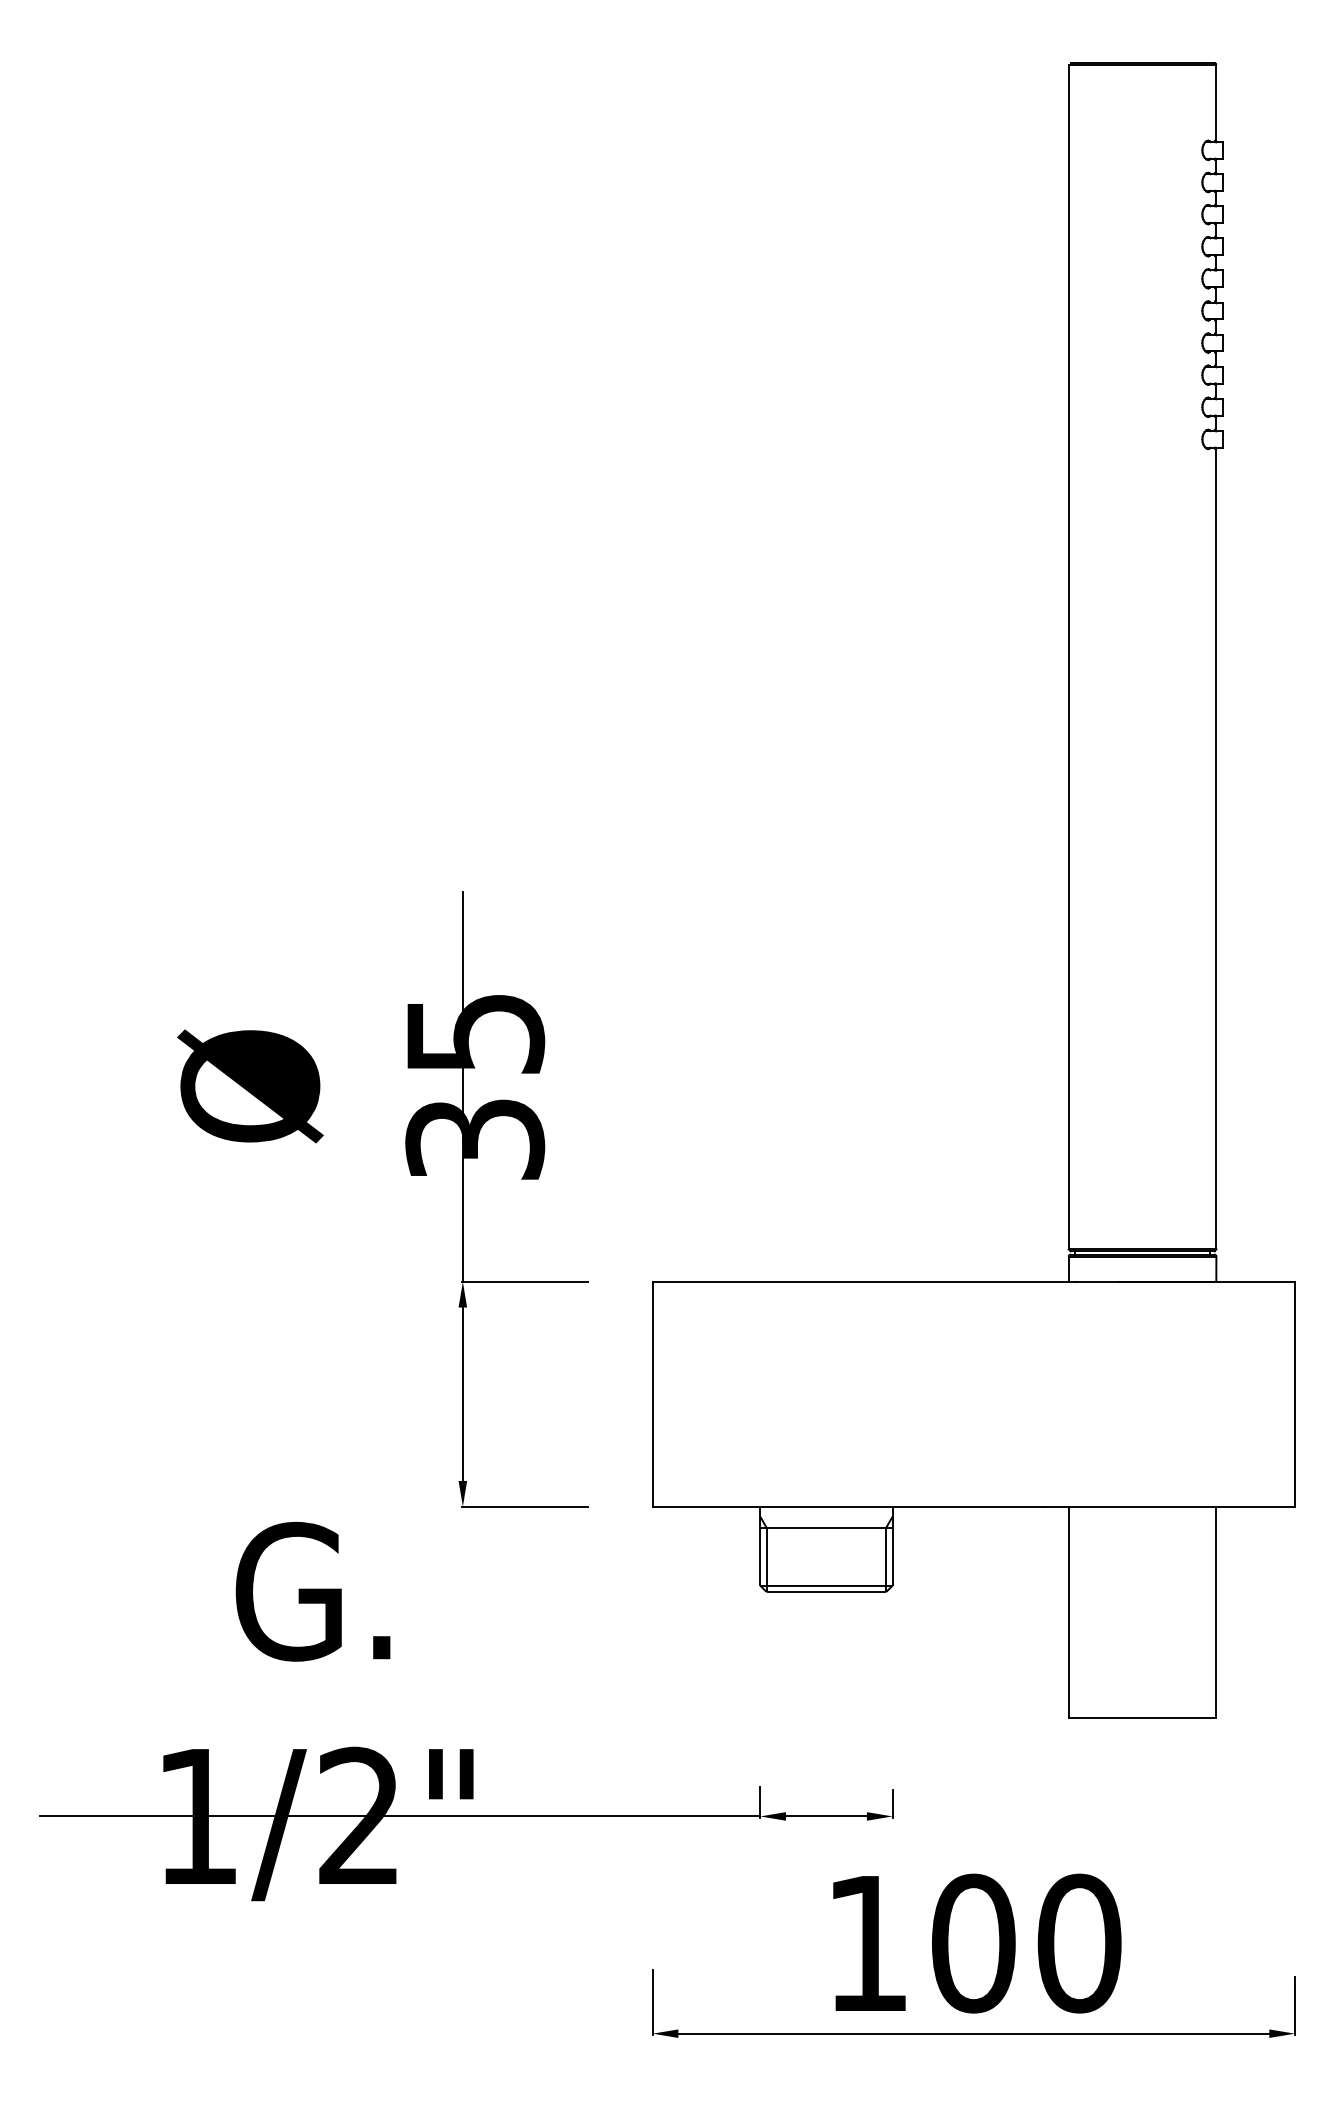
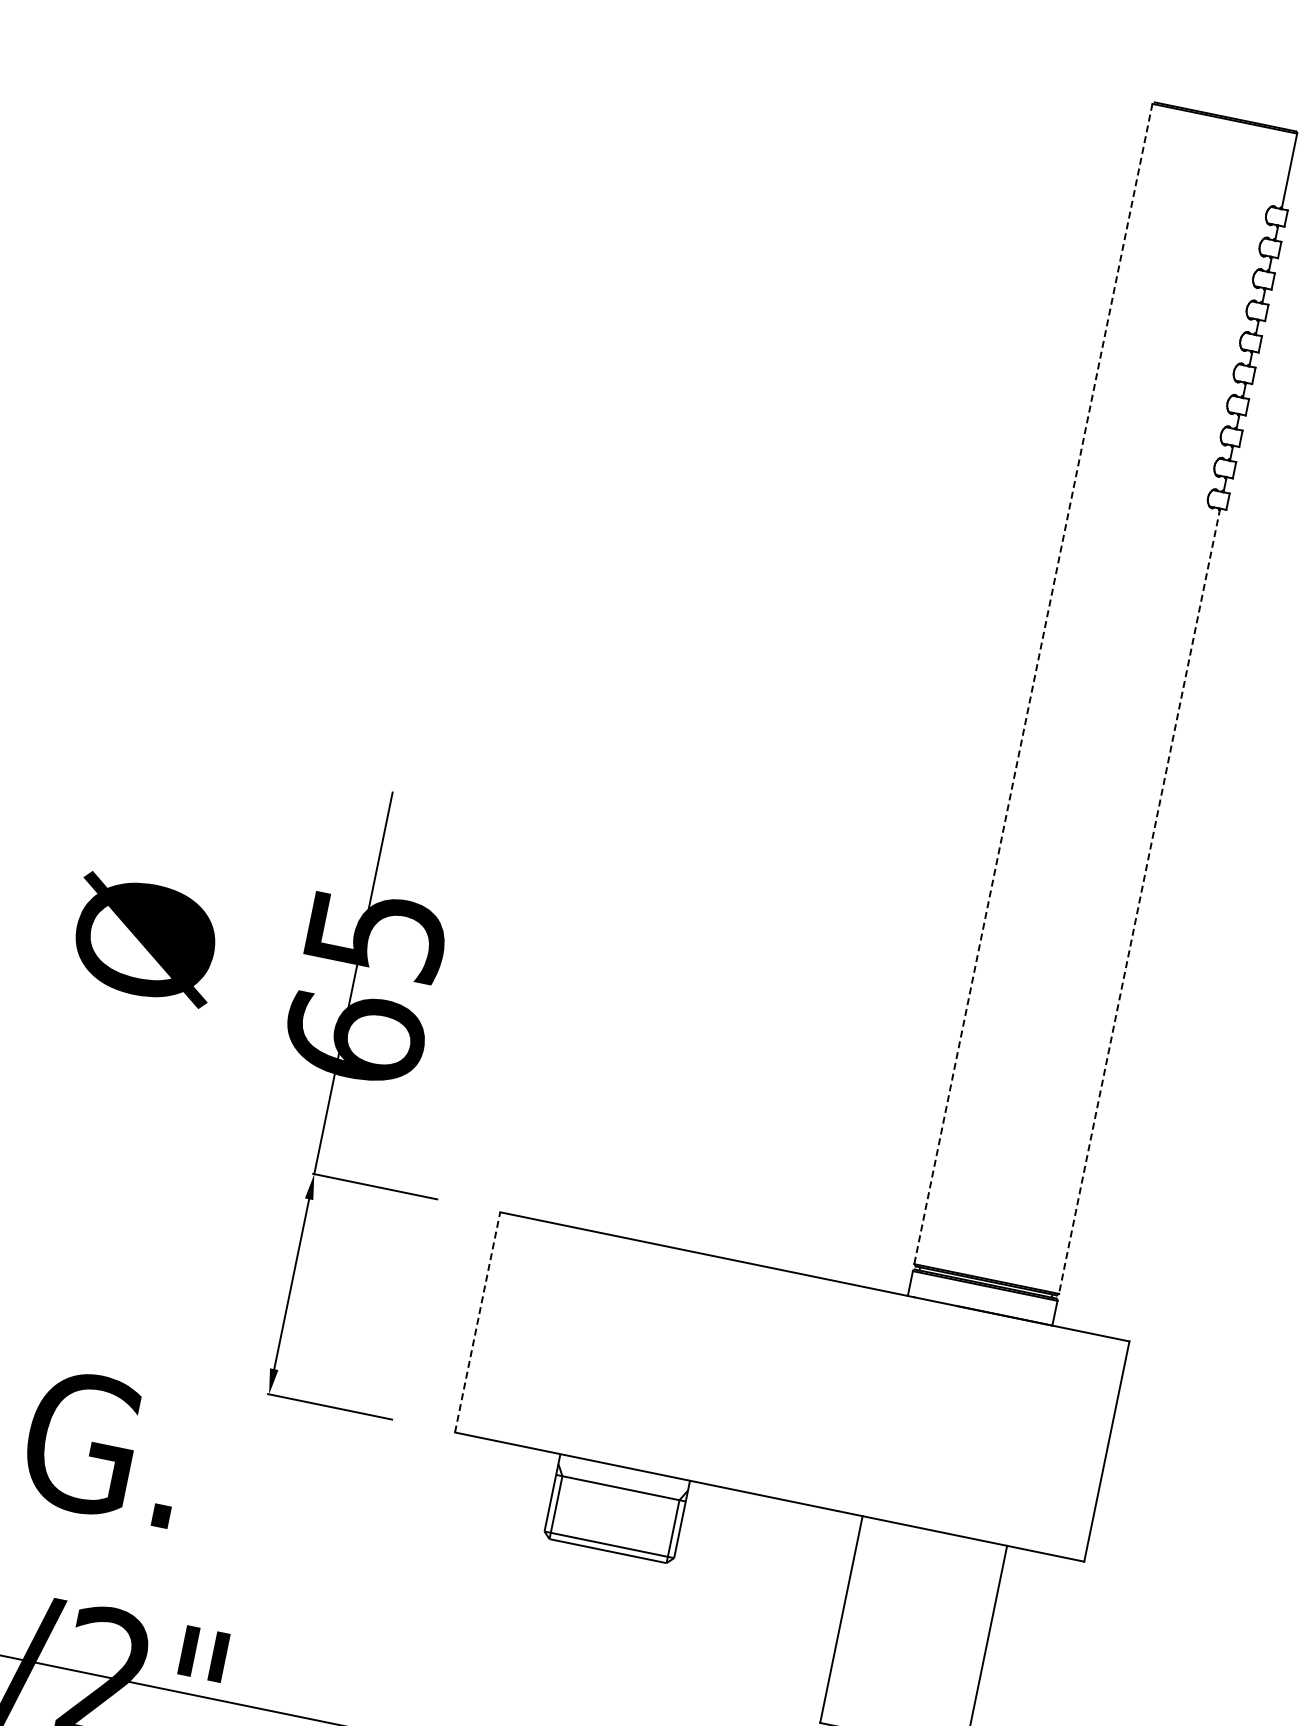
line: (1068, 657) -> (1033, 684), solid -> dashed
line: (1216, 848) -> (1139, 901), solid -> dashed
text: (475, 1138) -> (355, 1036), 35 -> 65
line: (652, 1393) -> (477, 1321), solid -> dashed

